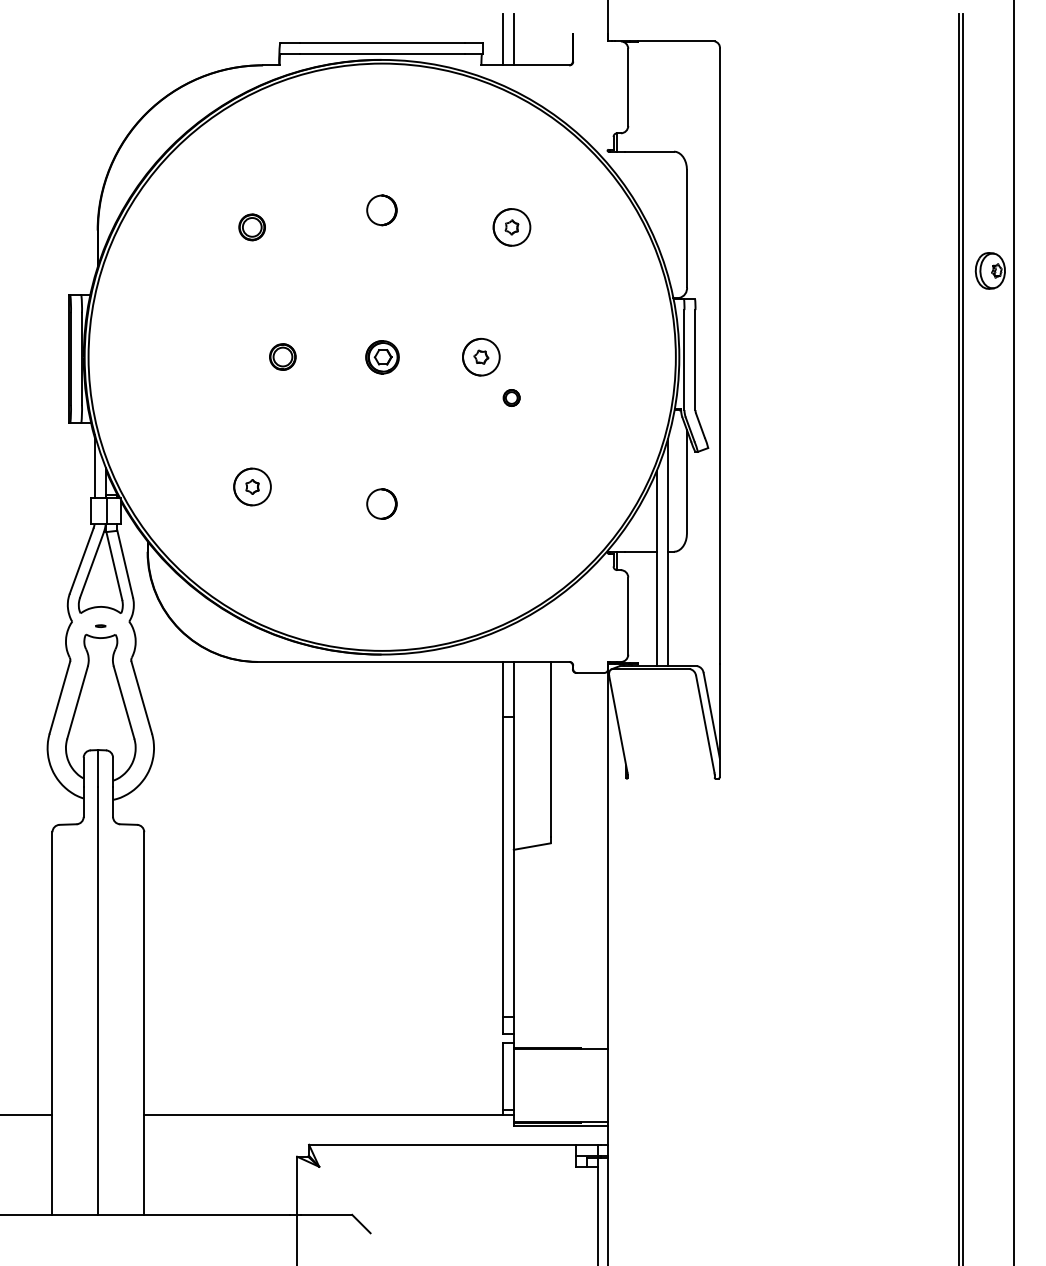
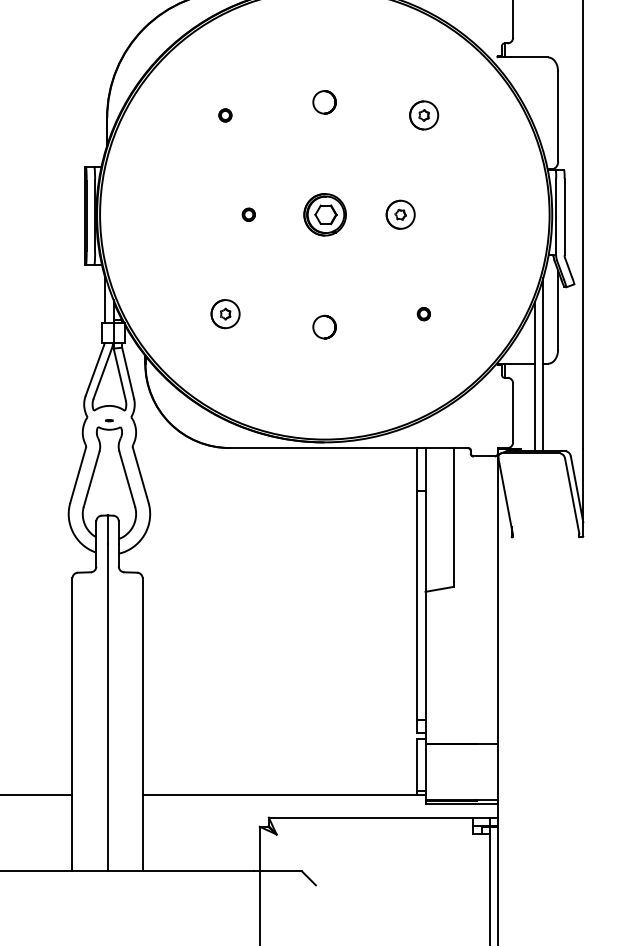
part: (252, 227) -> (225, 115), size x0.62
part: (282, 357) -> (248, 215), size x0.62
part: (382, 357) -> (325, 215), size x1.67
part: (511, 397) -> (423, 313), moved

